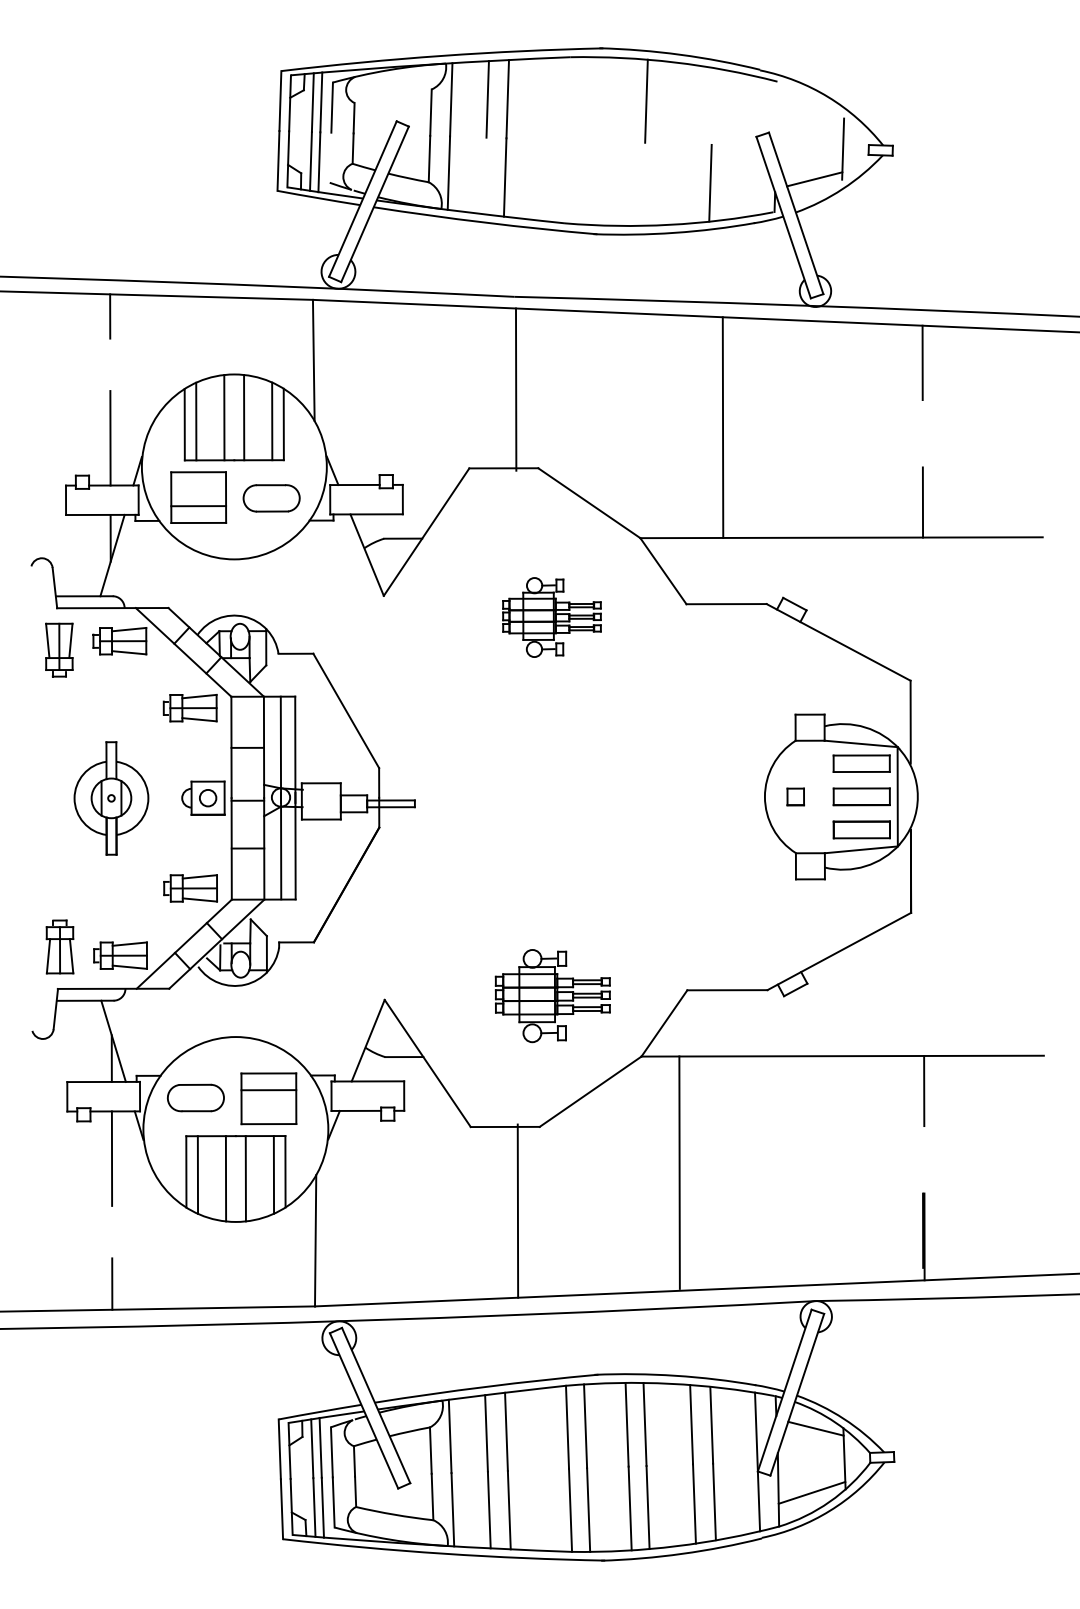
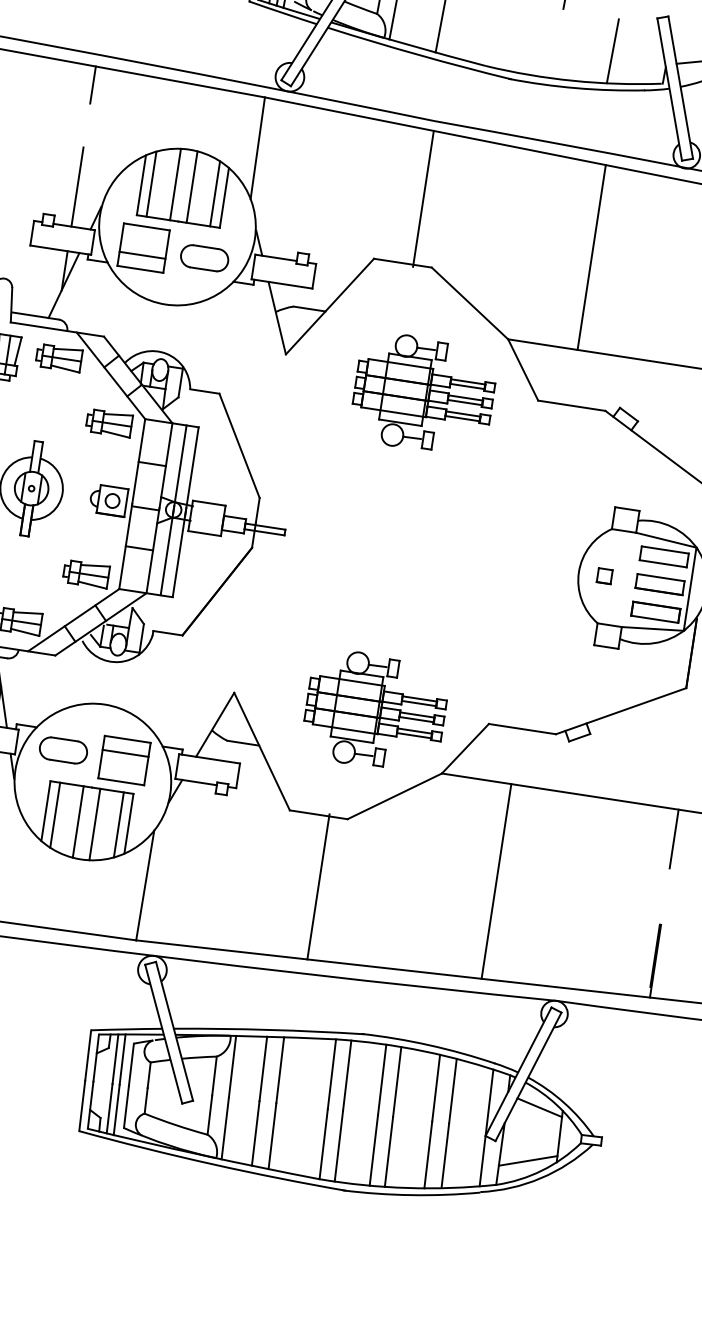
part: (551, 617) -> (423, 394), size x1.67
part: (552, 995) -> (375, 710), size x1.43
line: (679, 1172) -> (496, 881), moved

